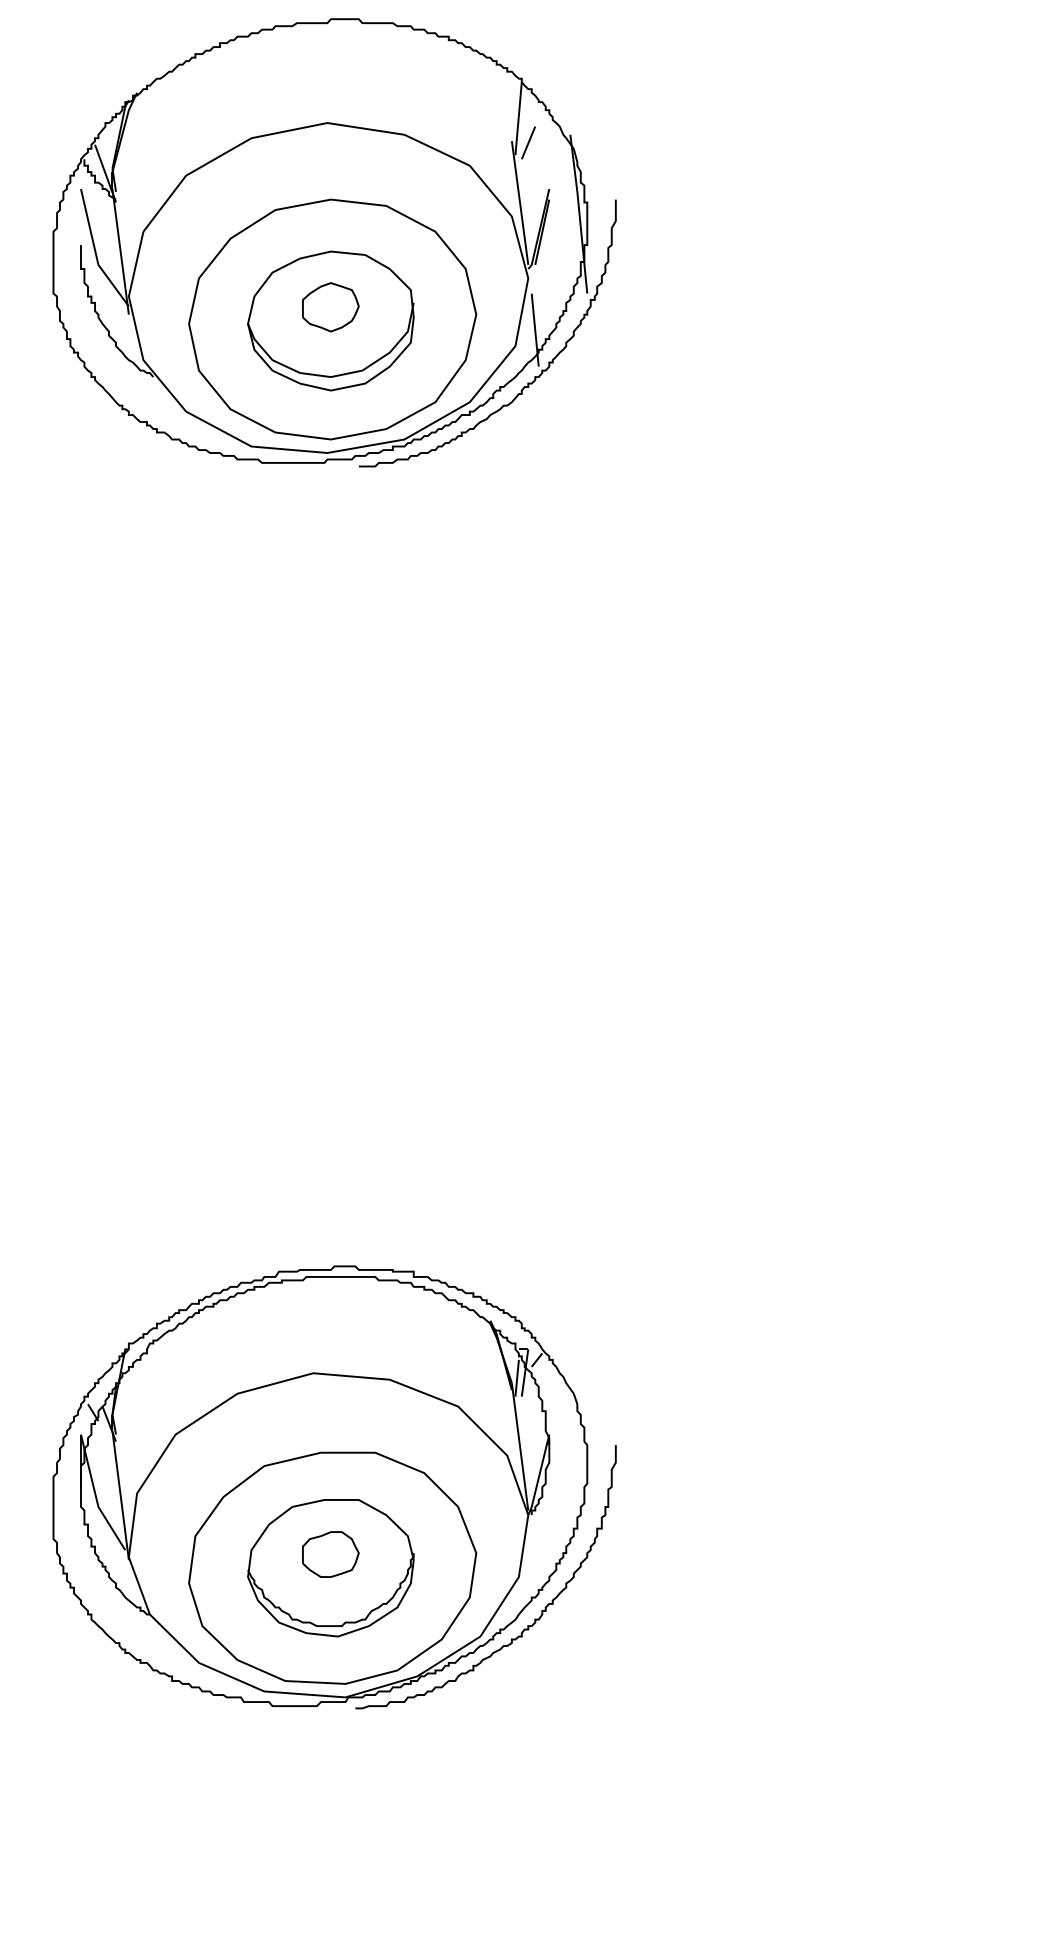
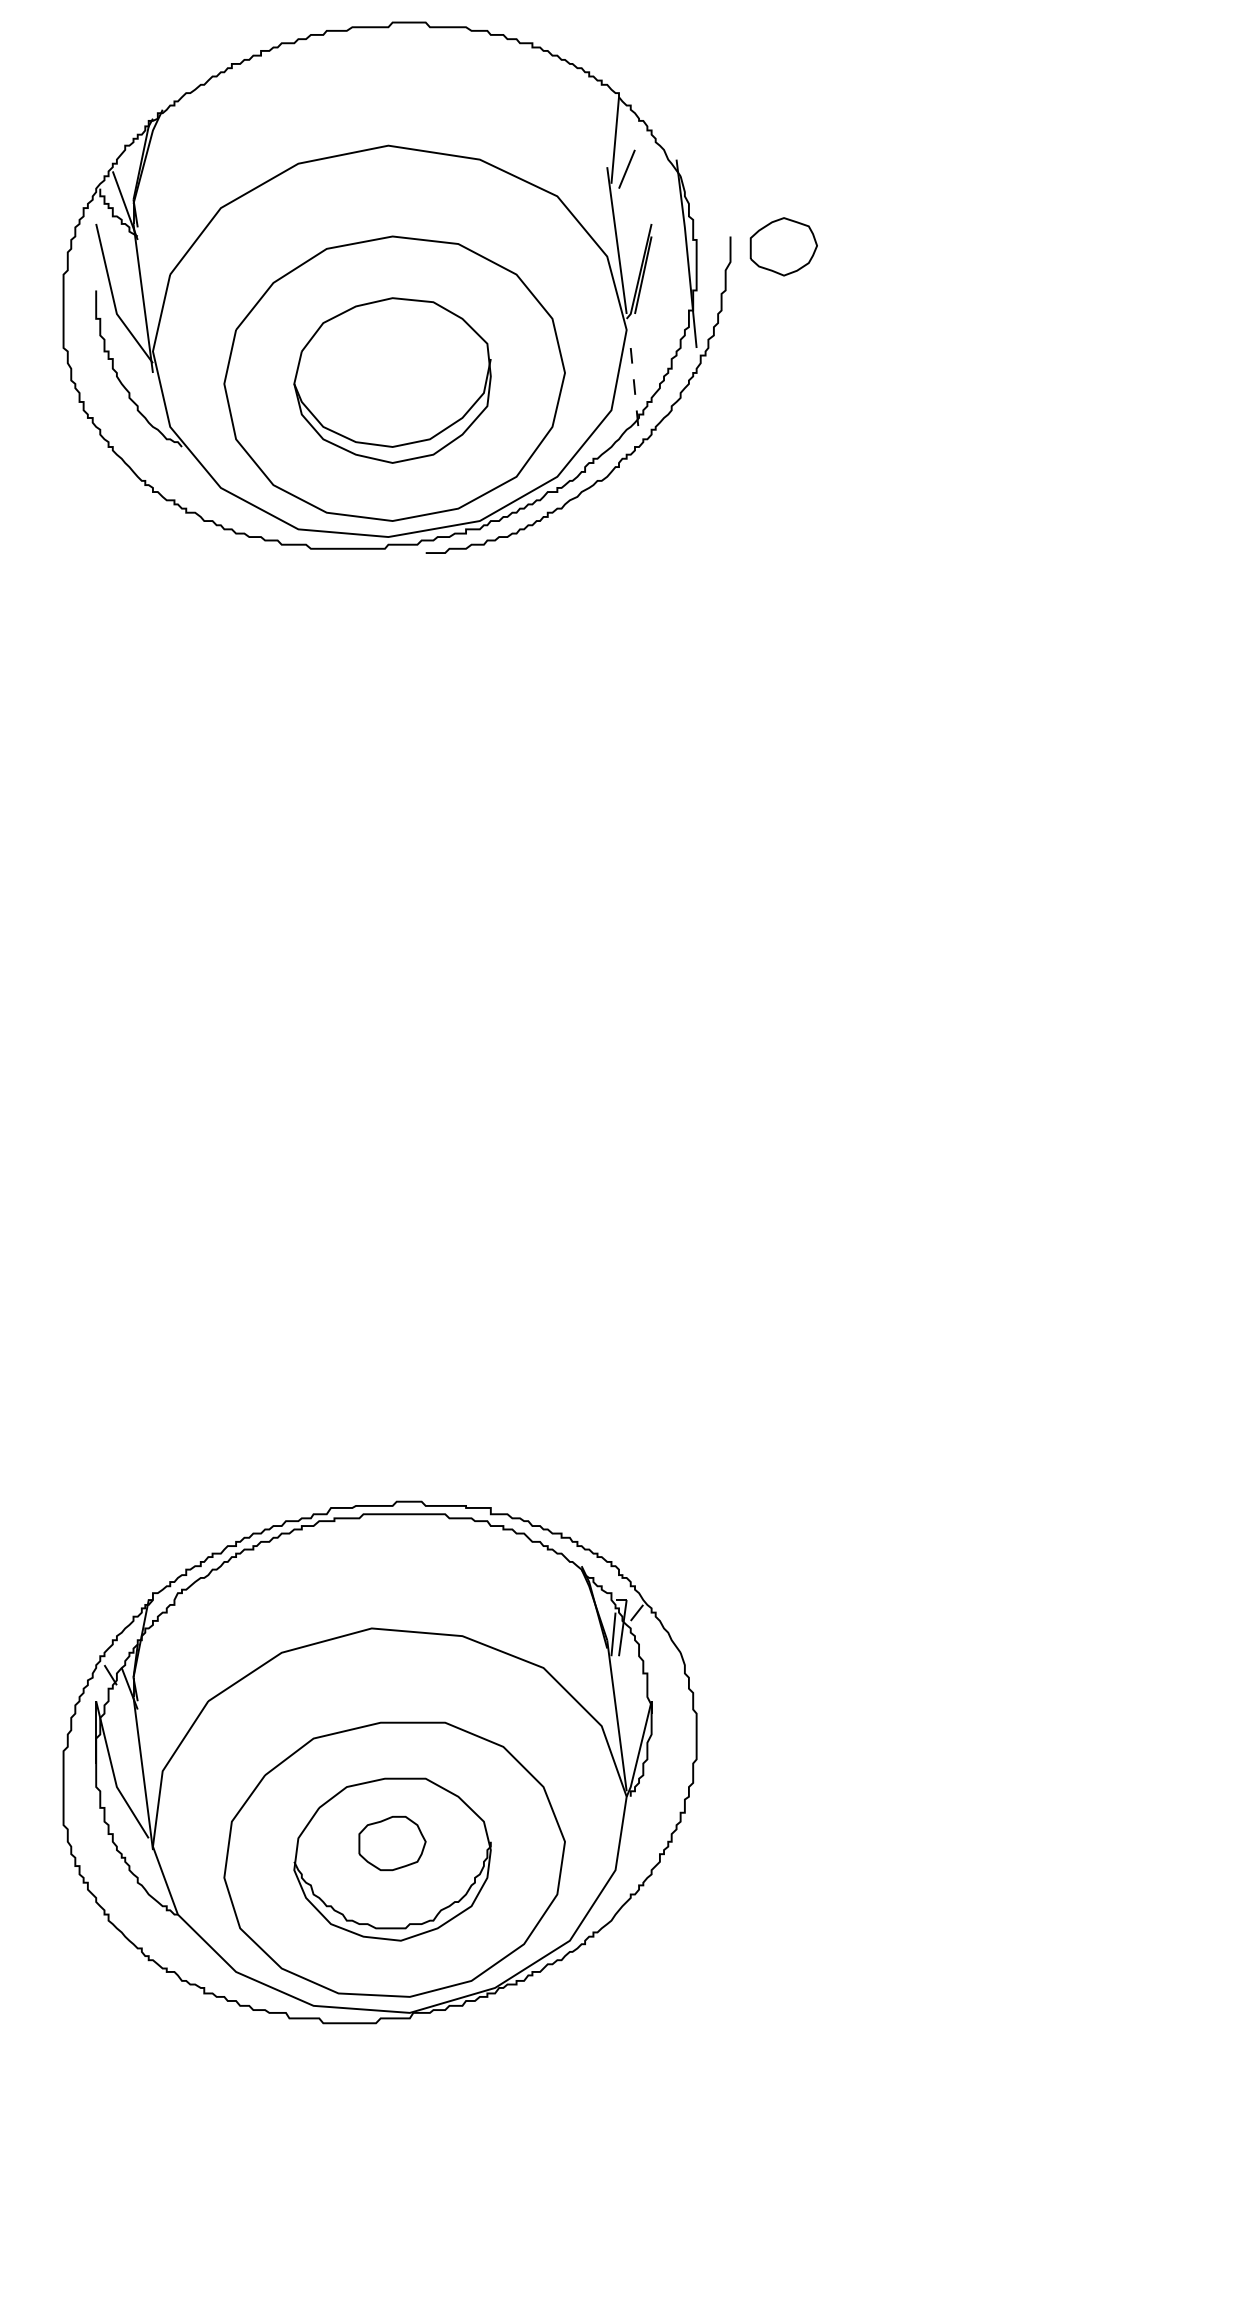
part: (330, 307) -> (783, 247), moved
line: (535, 330) -> (635, 391), solid -> dashed
curve: (527, 1625) -> (625, 1927), removed

